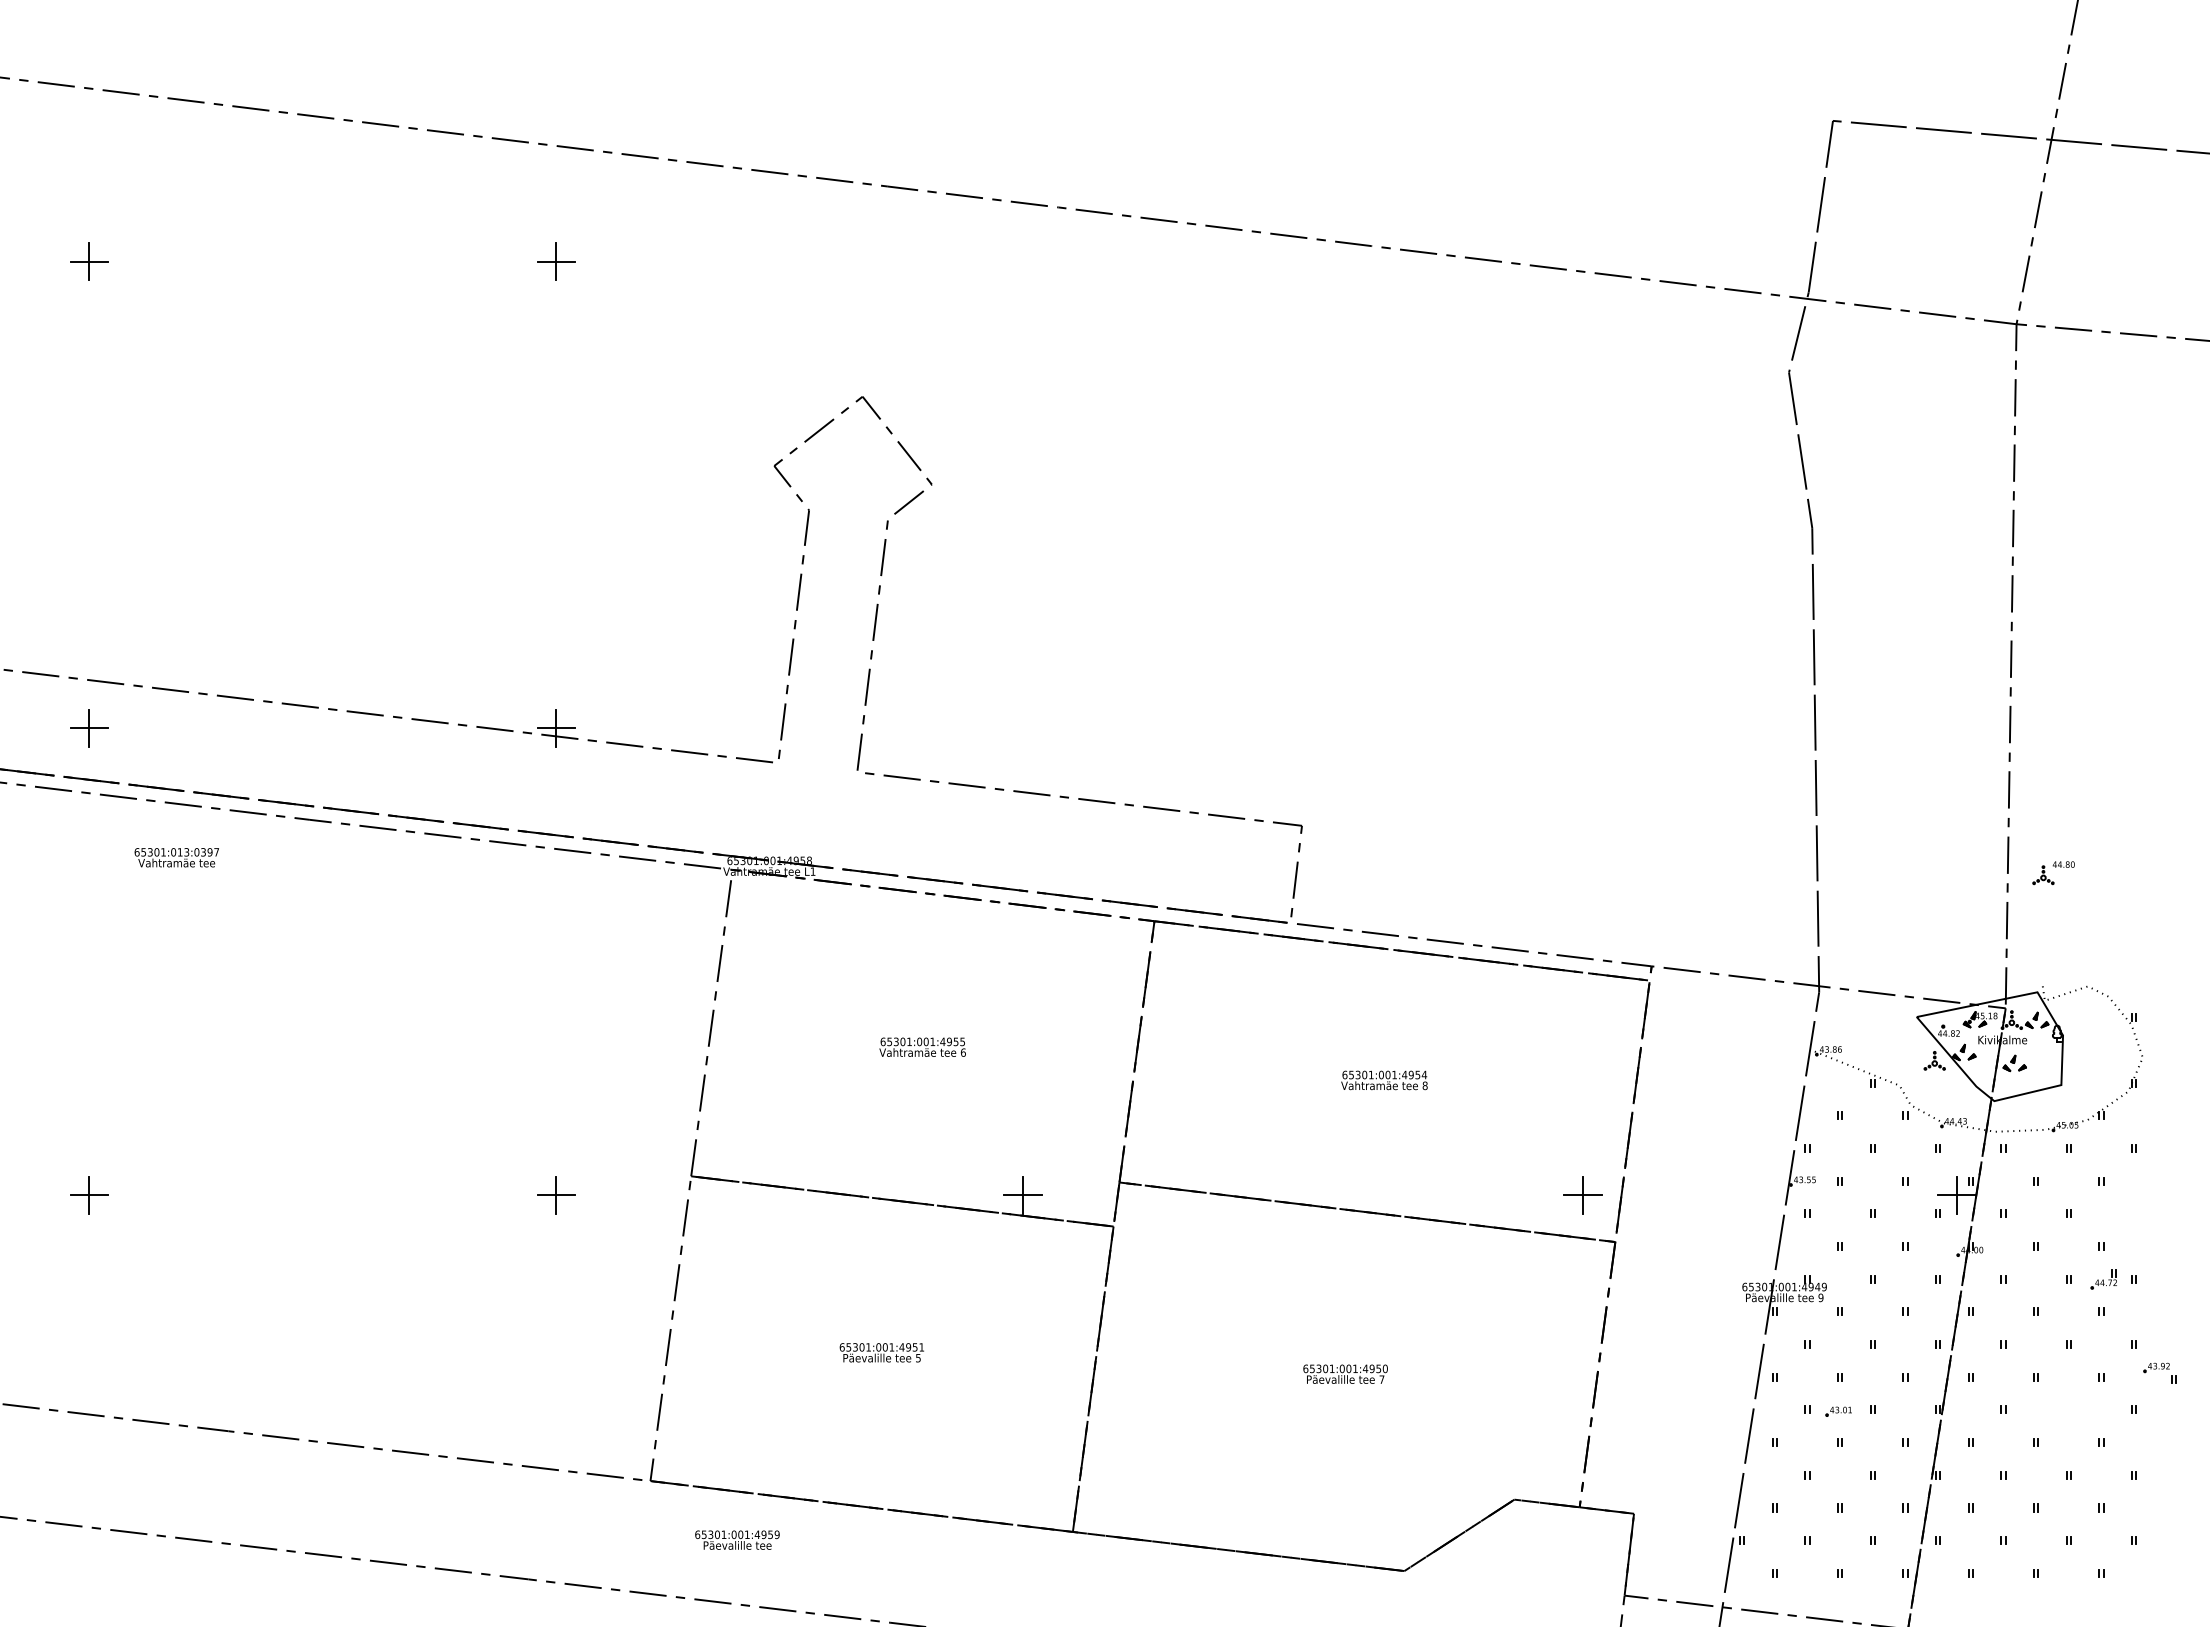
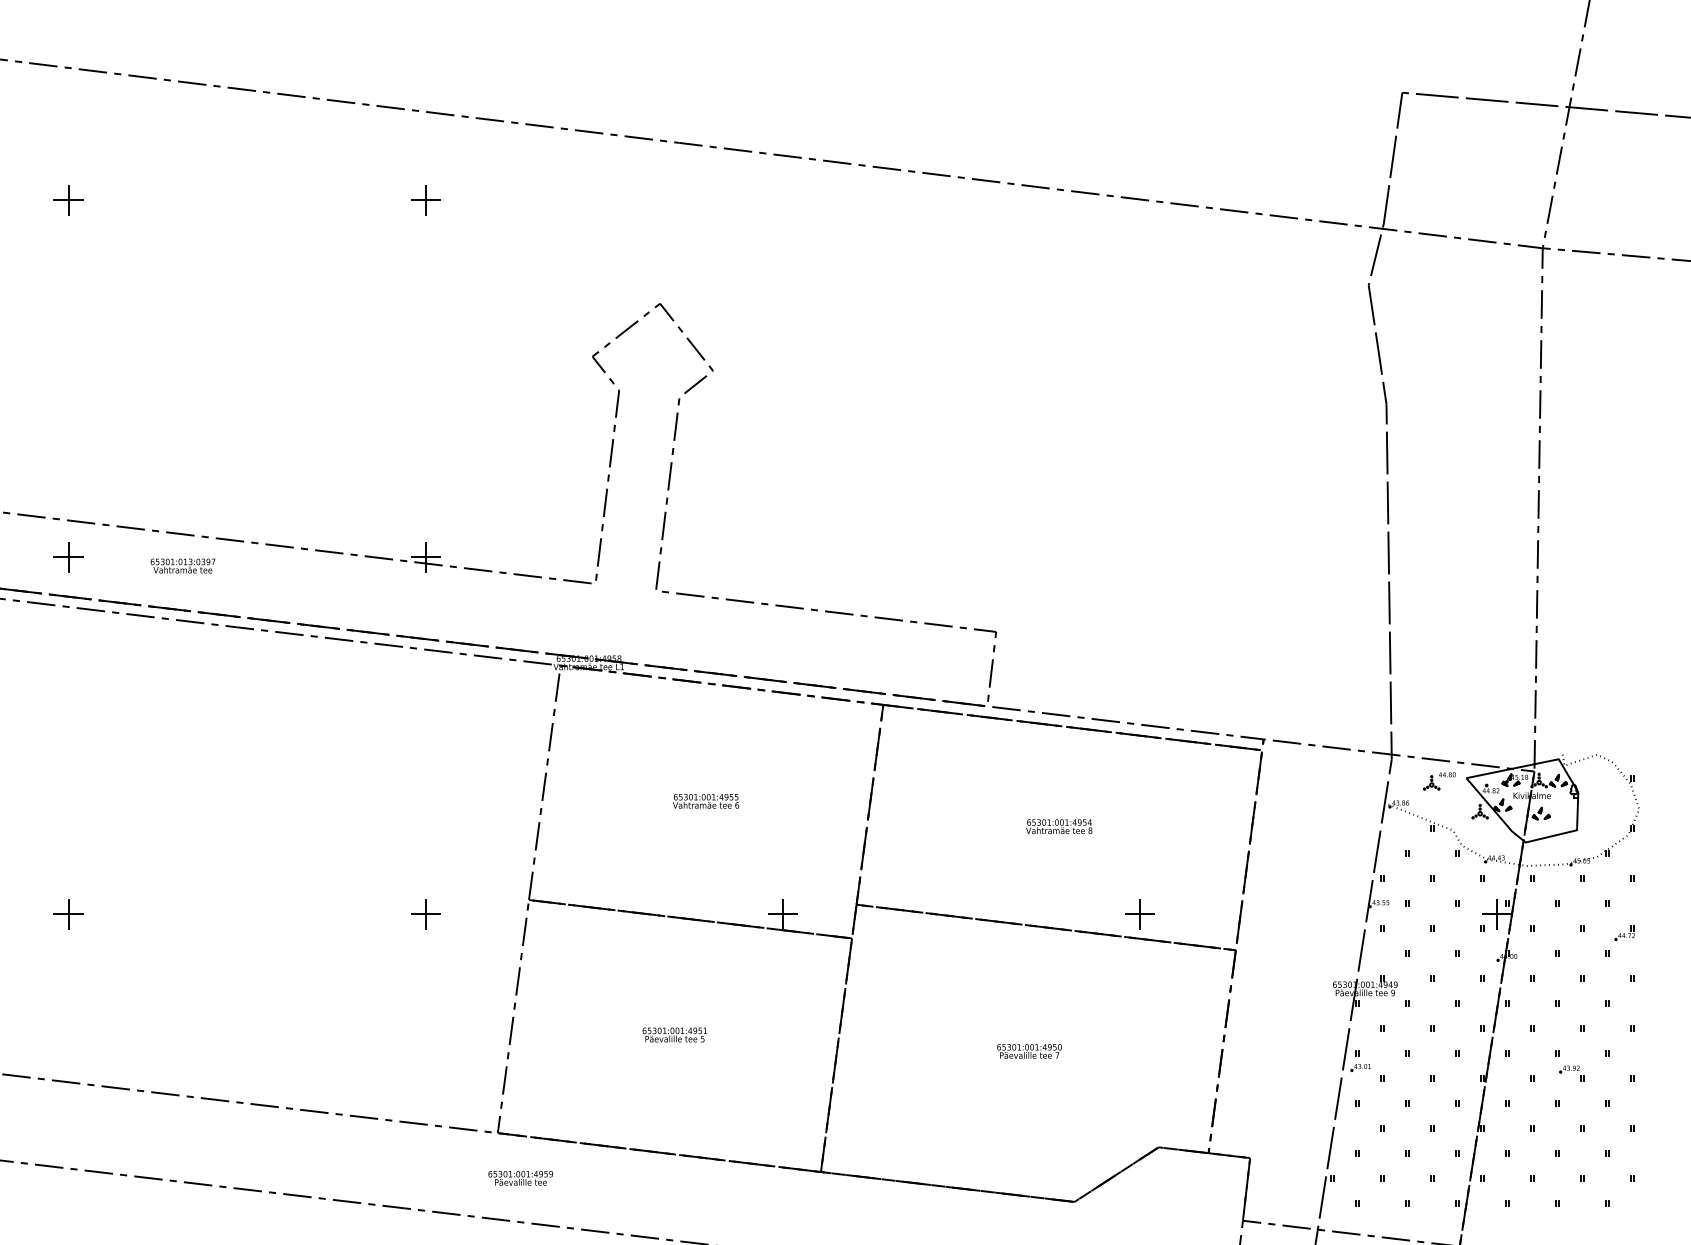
text: (176, 857) -> (182, 565), moved
part: (2055, 867) -> (1440, 777), moved
part: (1582, 1195) -> (1139, 914), moved
part: (2103, 1279) -> (1624, 933), moved
part: (2159, 1372) -> (1571, 1073), moved
part: (1838, 1411) -> (1360, 1067), moved
text: (737, 1539) -> (520, 1177), moved

